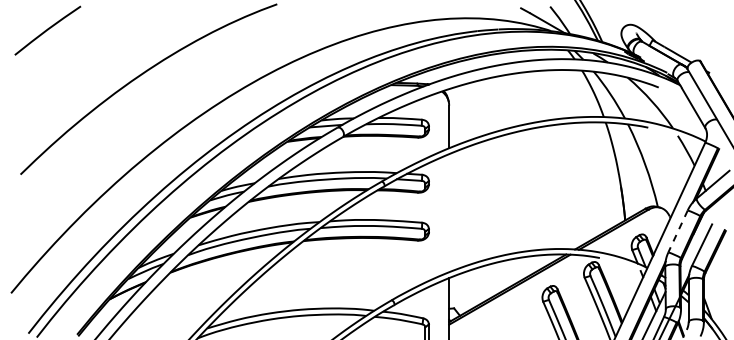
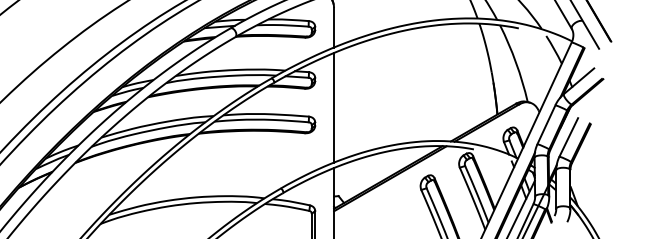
line: (449, 213) -> (334, 108), added
line: (677, 231) -> (545, 124), dashed -> solid

